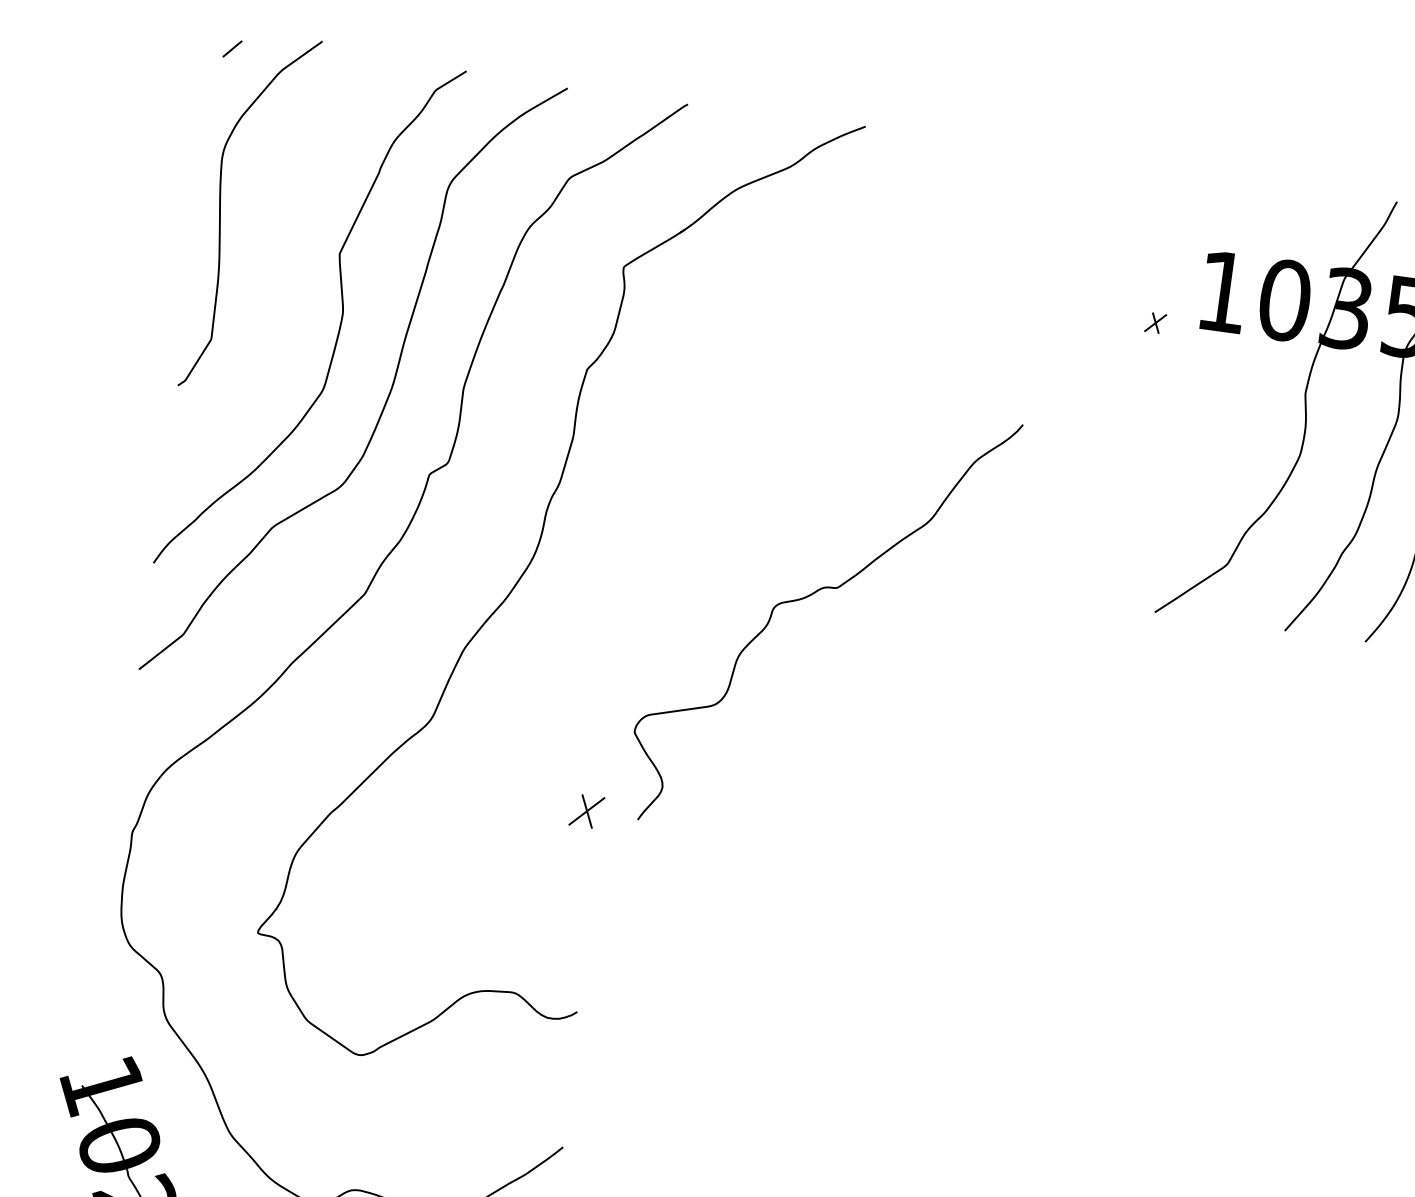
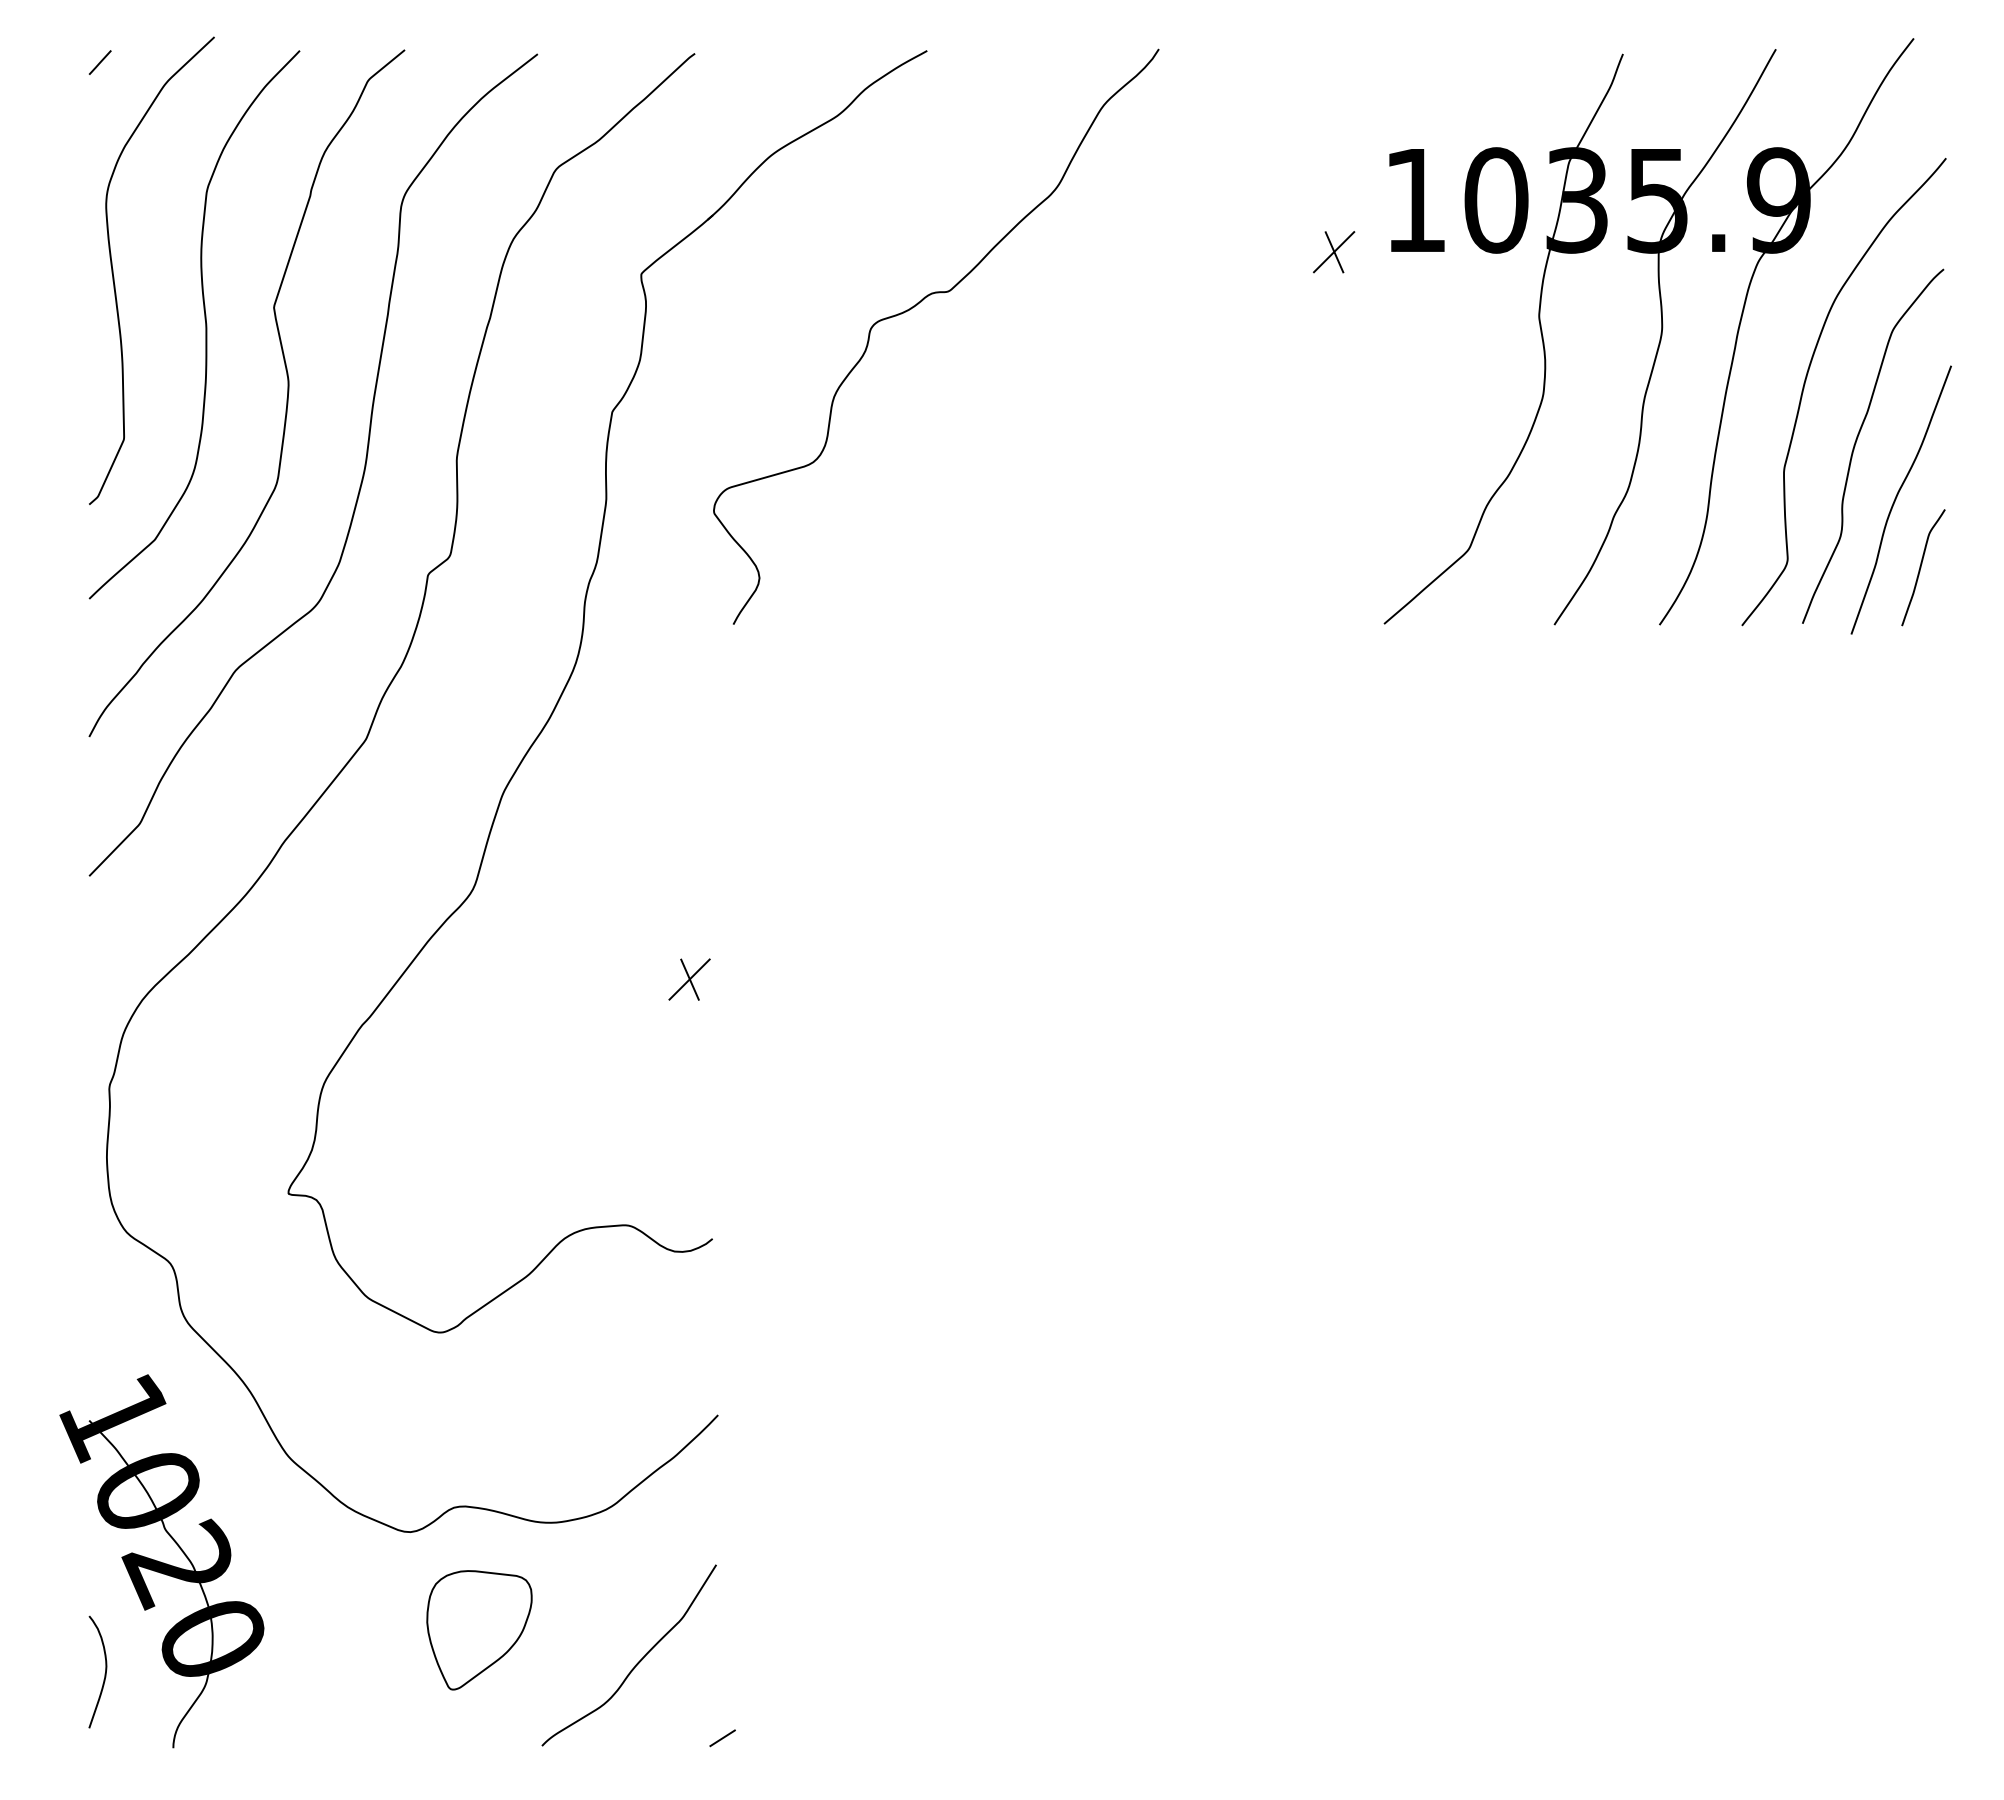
curve: (285, 260) -> (205, 324), added
part: (1155, 323) -> (1334, 252), size x1.67
curve: (811, 595) -> (917, 305), moved

